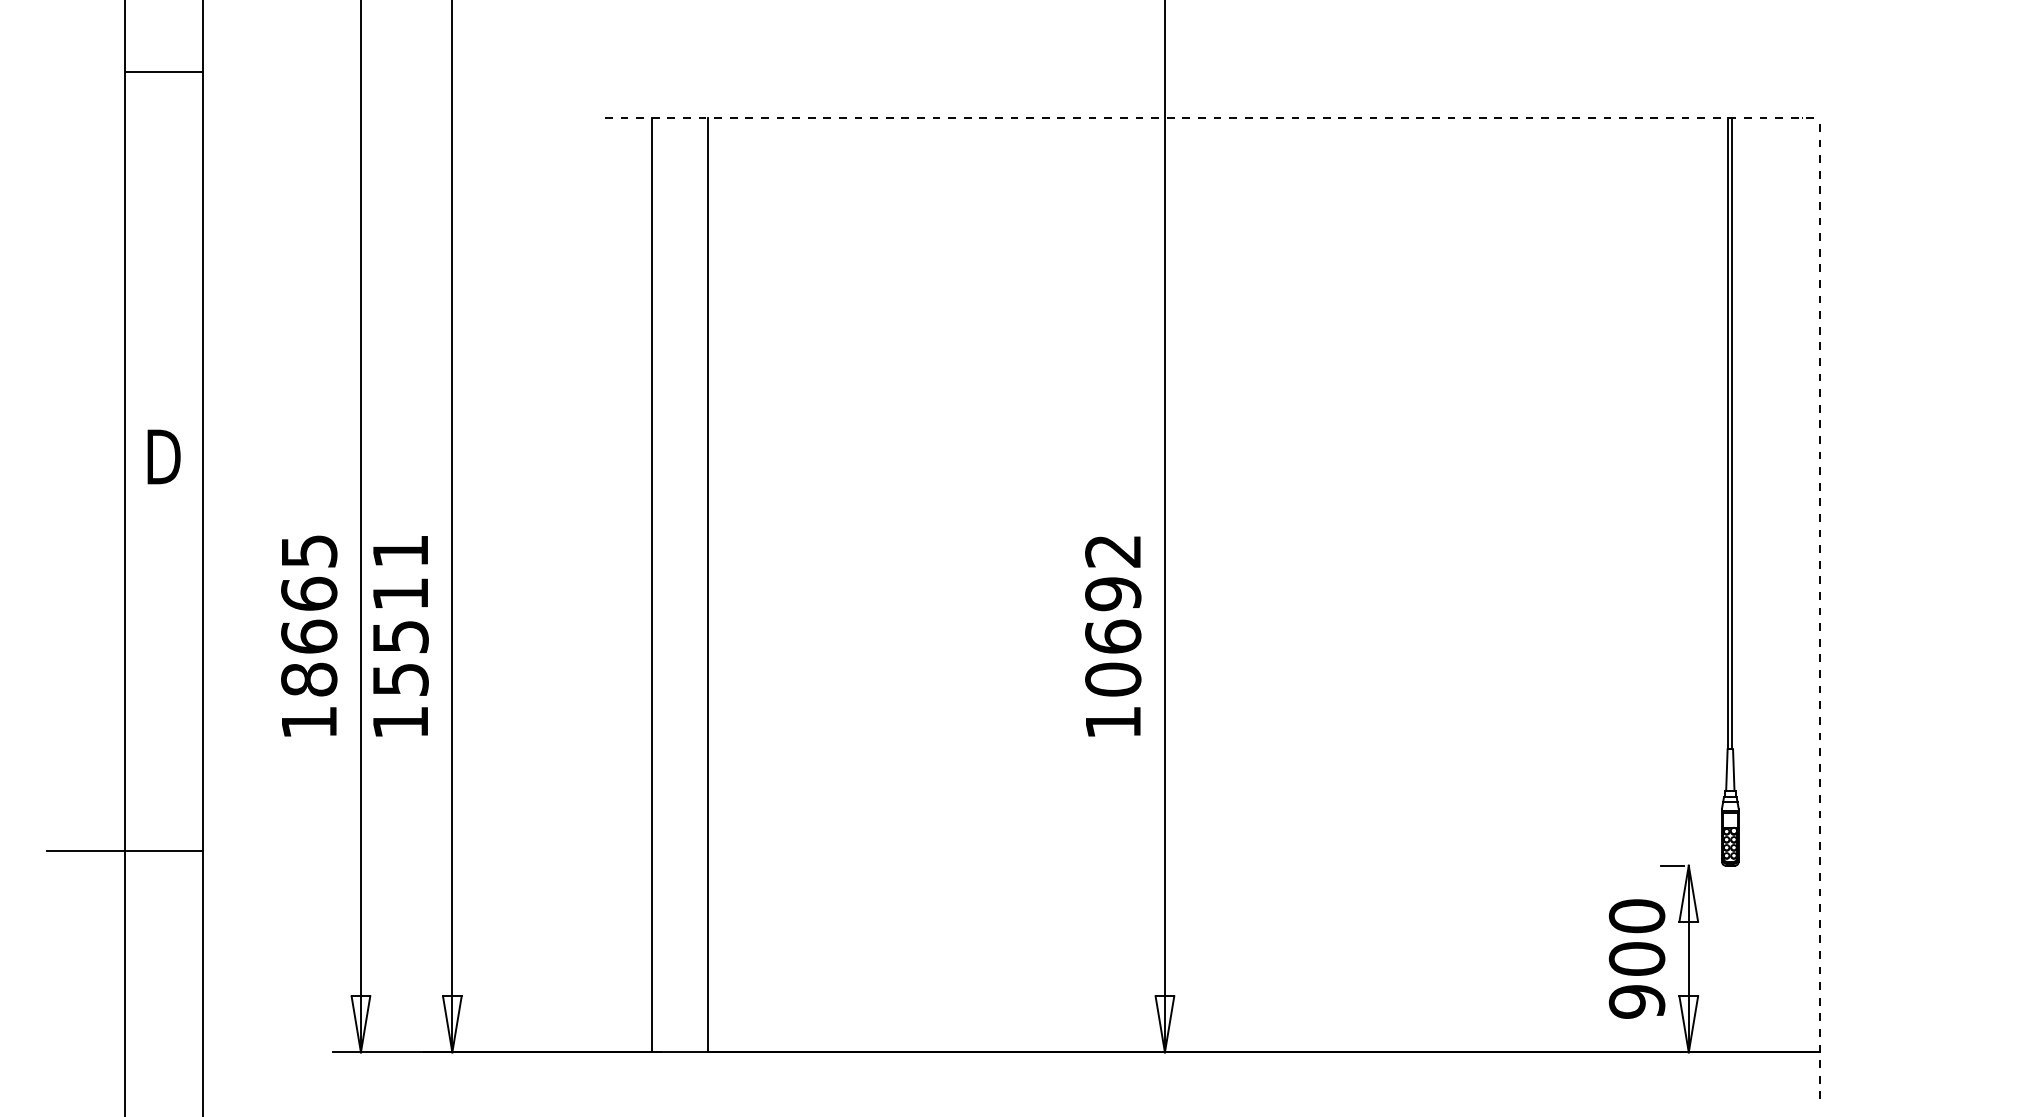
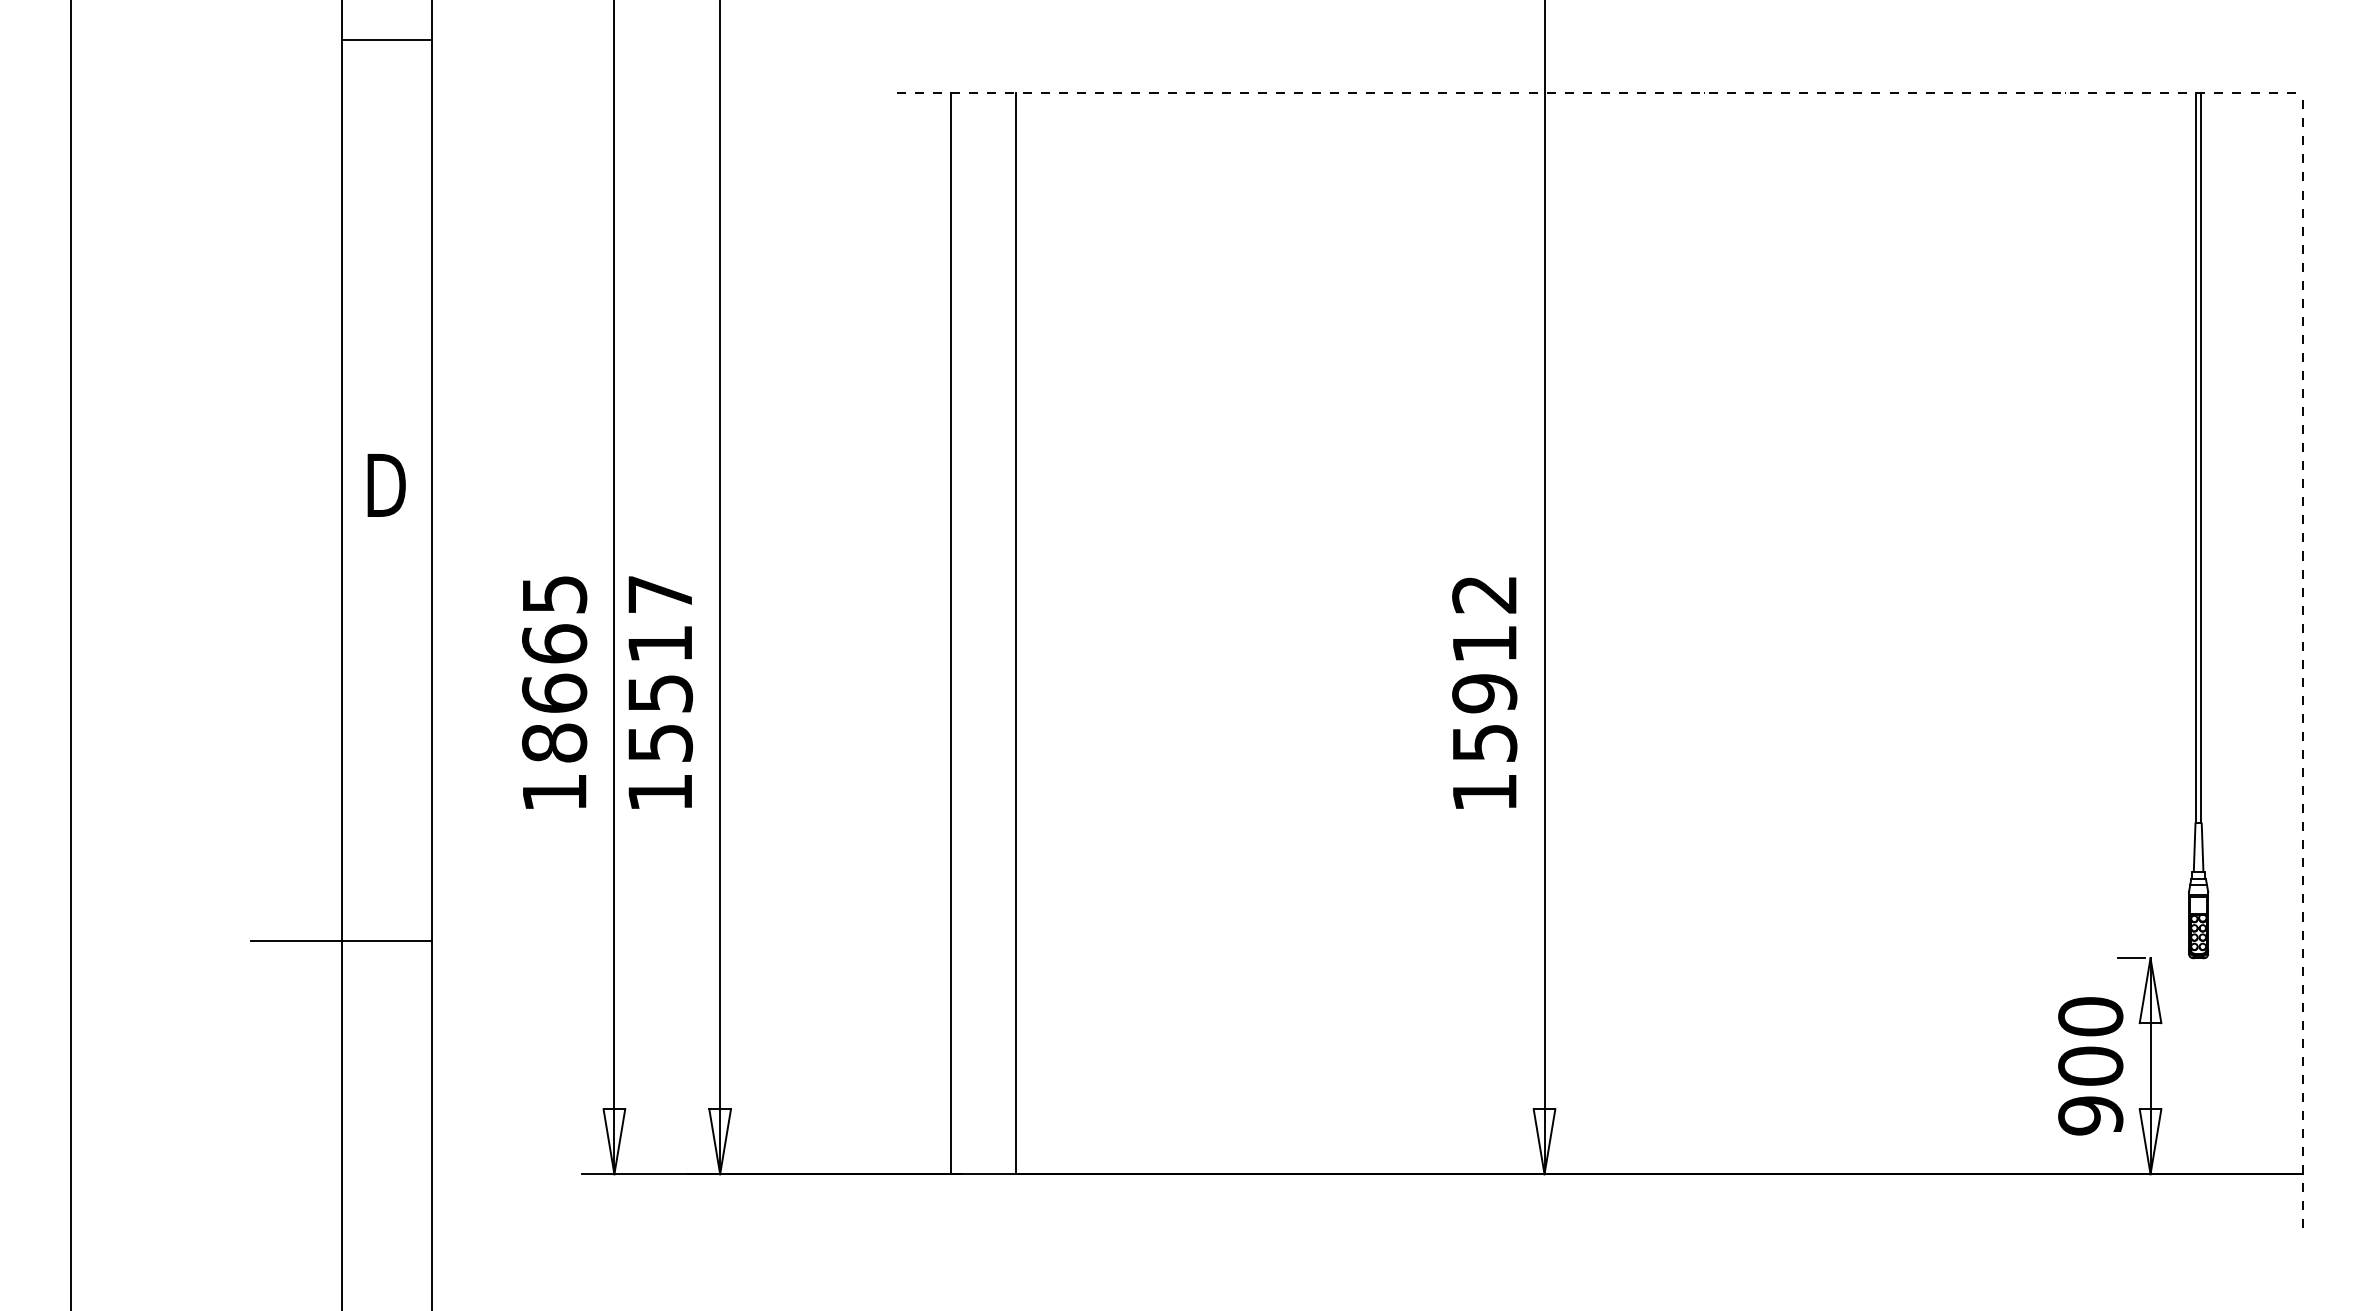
text: (399, 551) -> (659, 594), 15511 -> 15517
text: (1113, 636) -> (1484, 693), 10692 -> 15912

